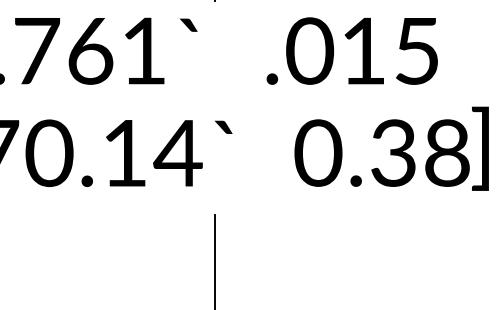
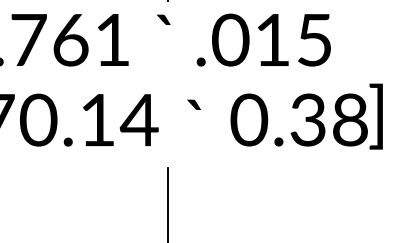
text: (188, 24) -> (163, 19), moved
text: (351, 50) -> (263, 39), moved
text: (222, 126) -> (193, 104), moved

